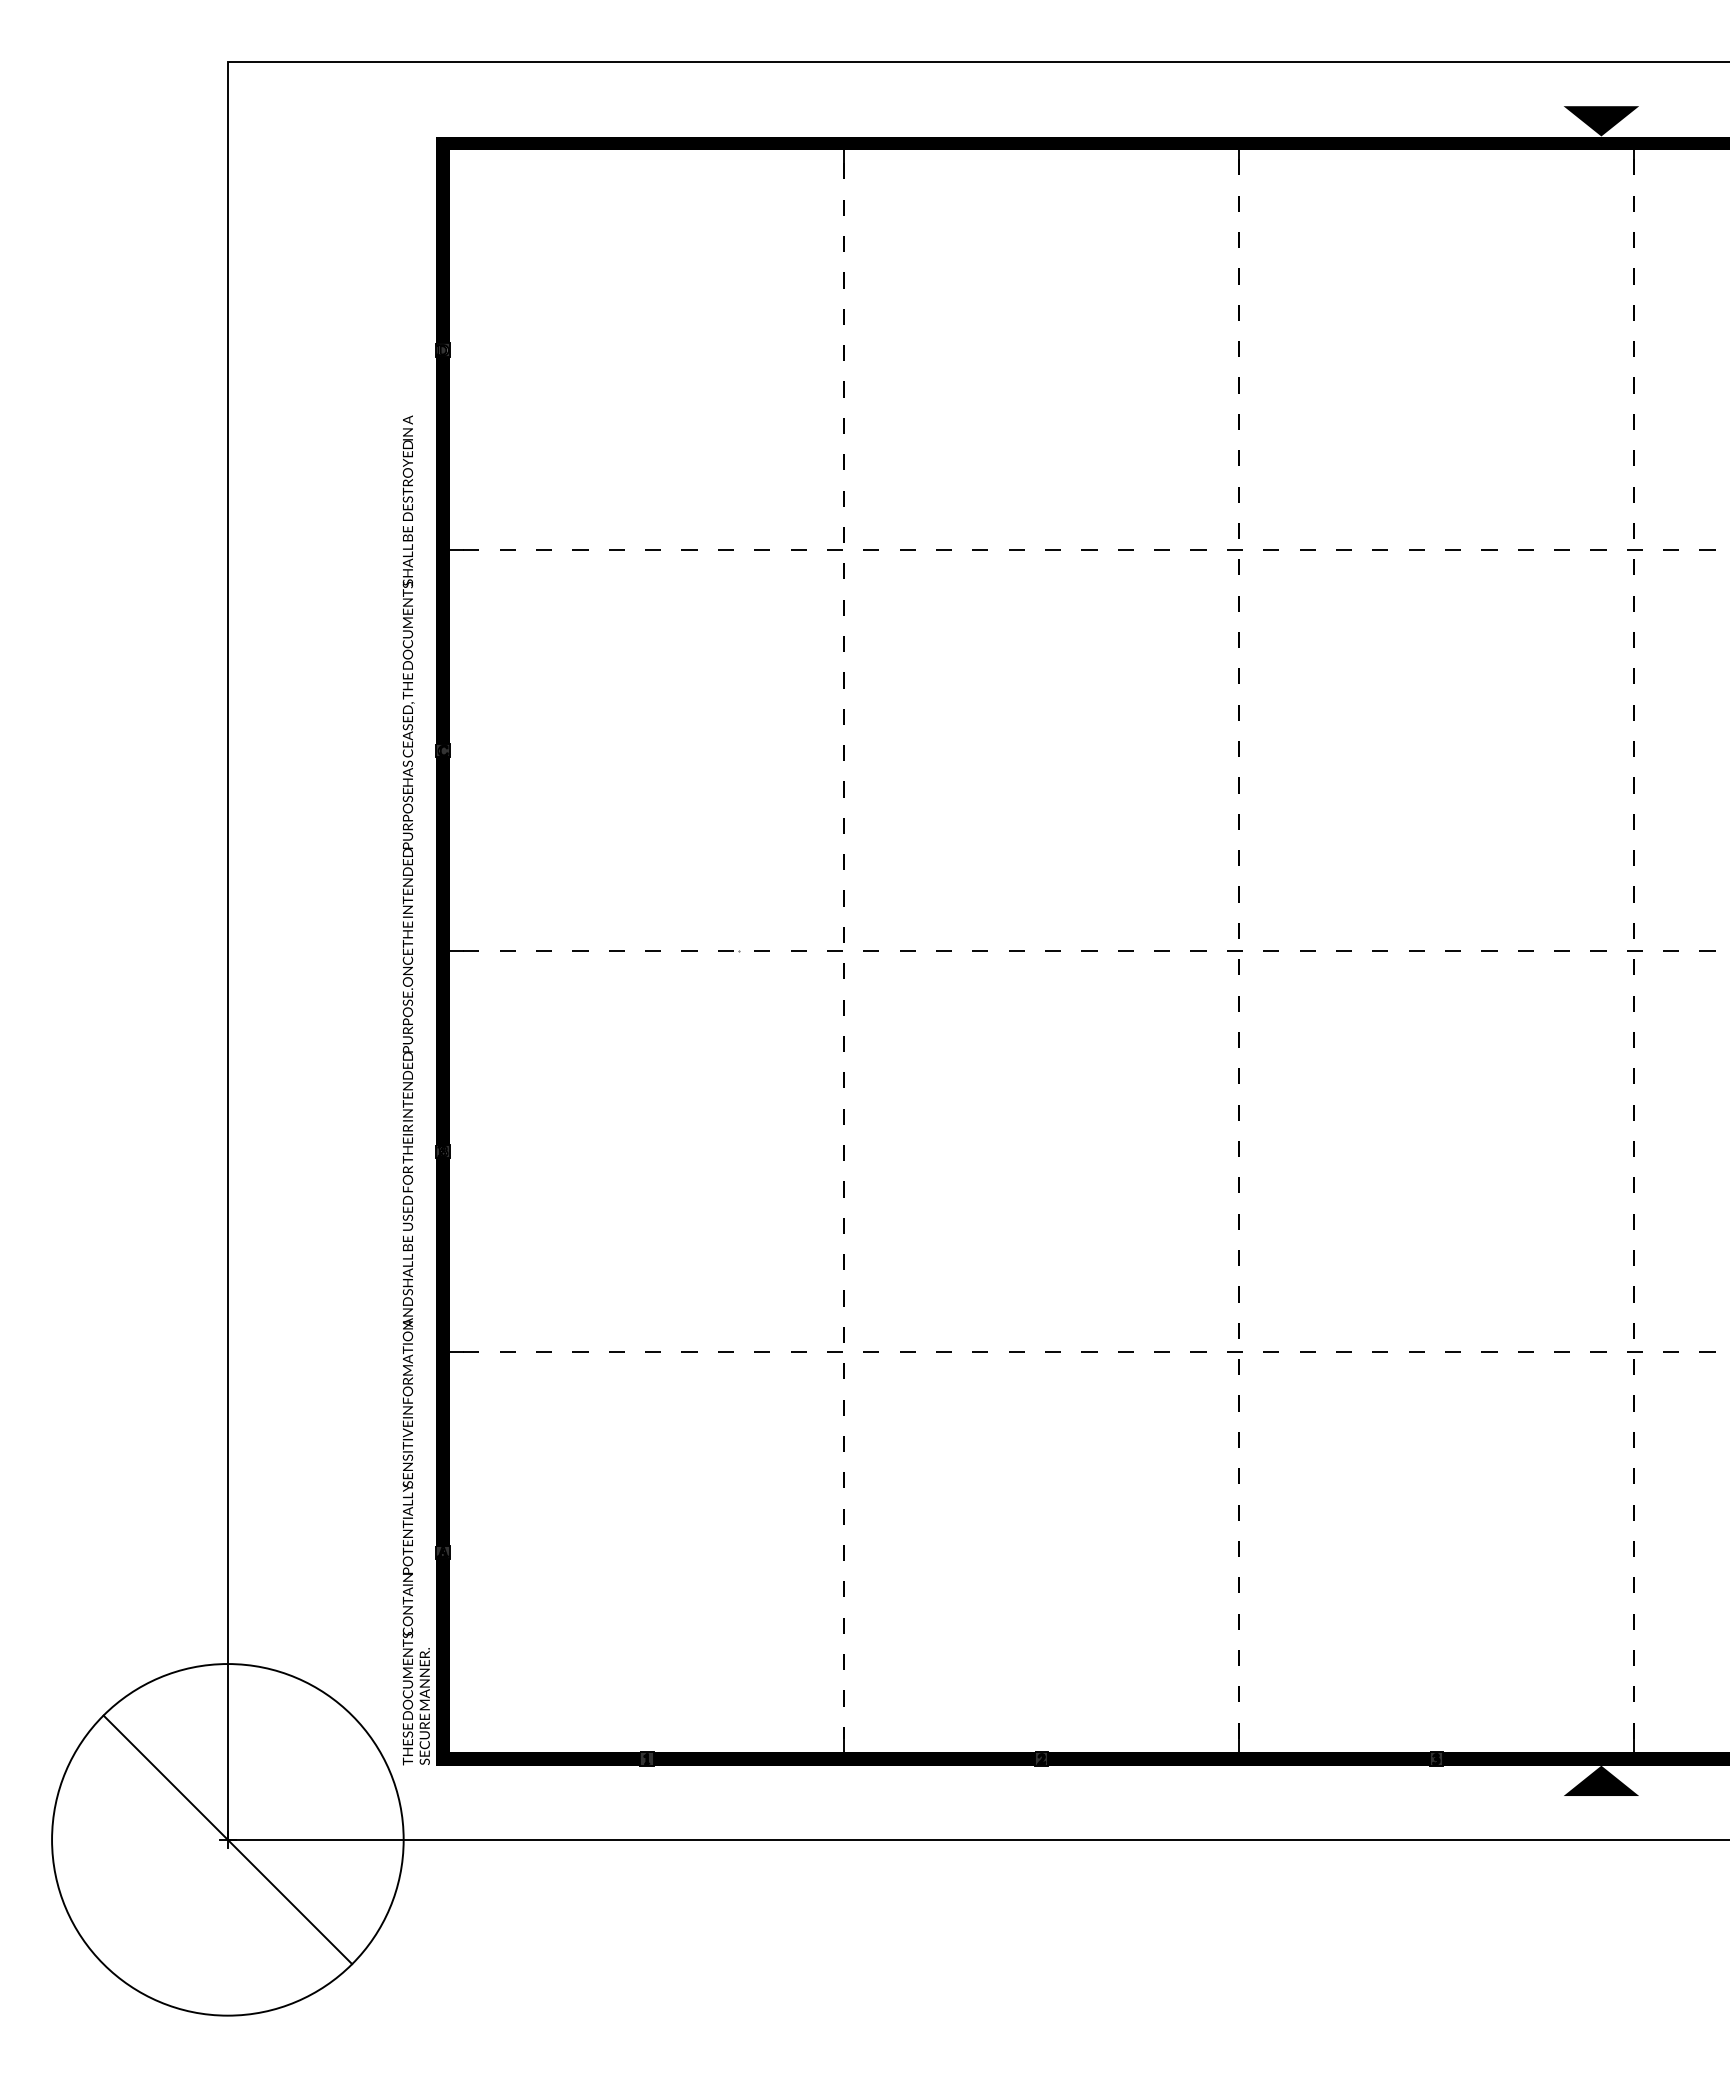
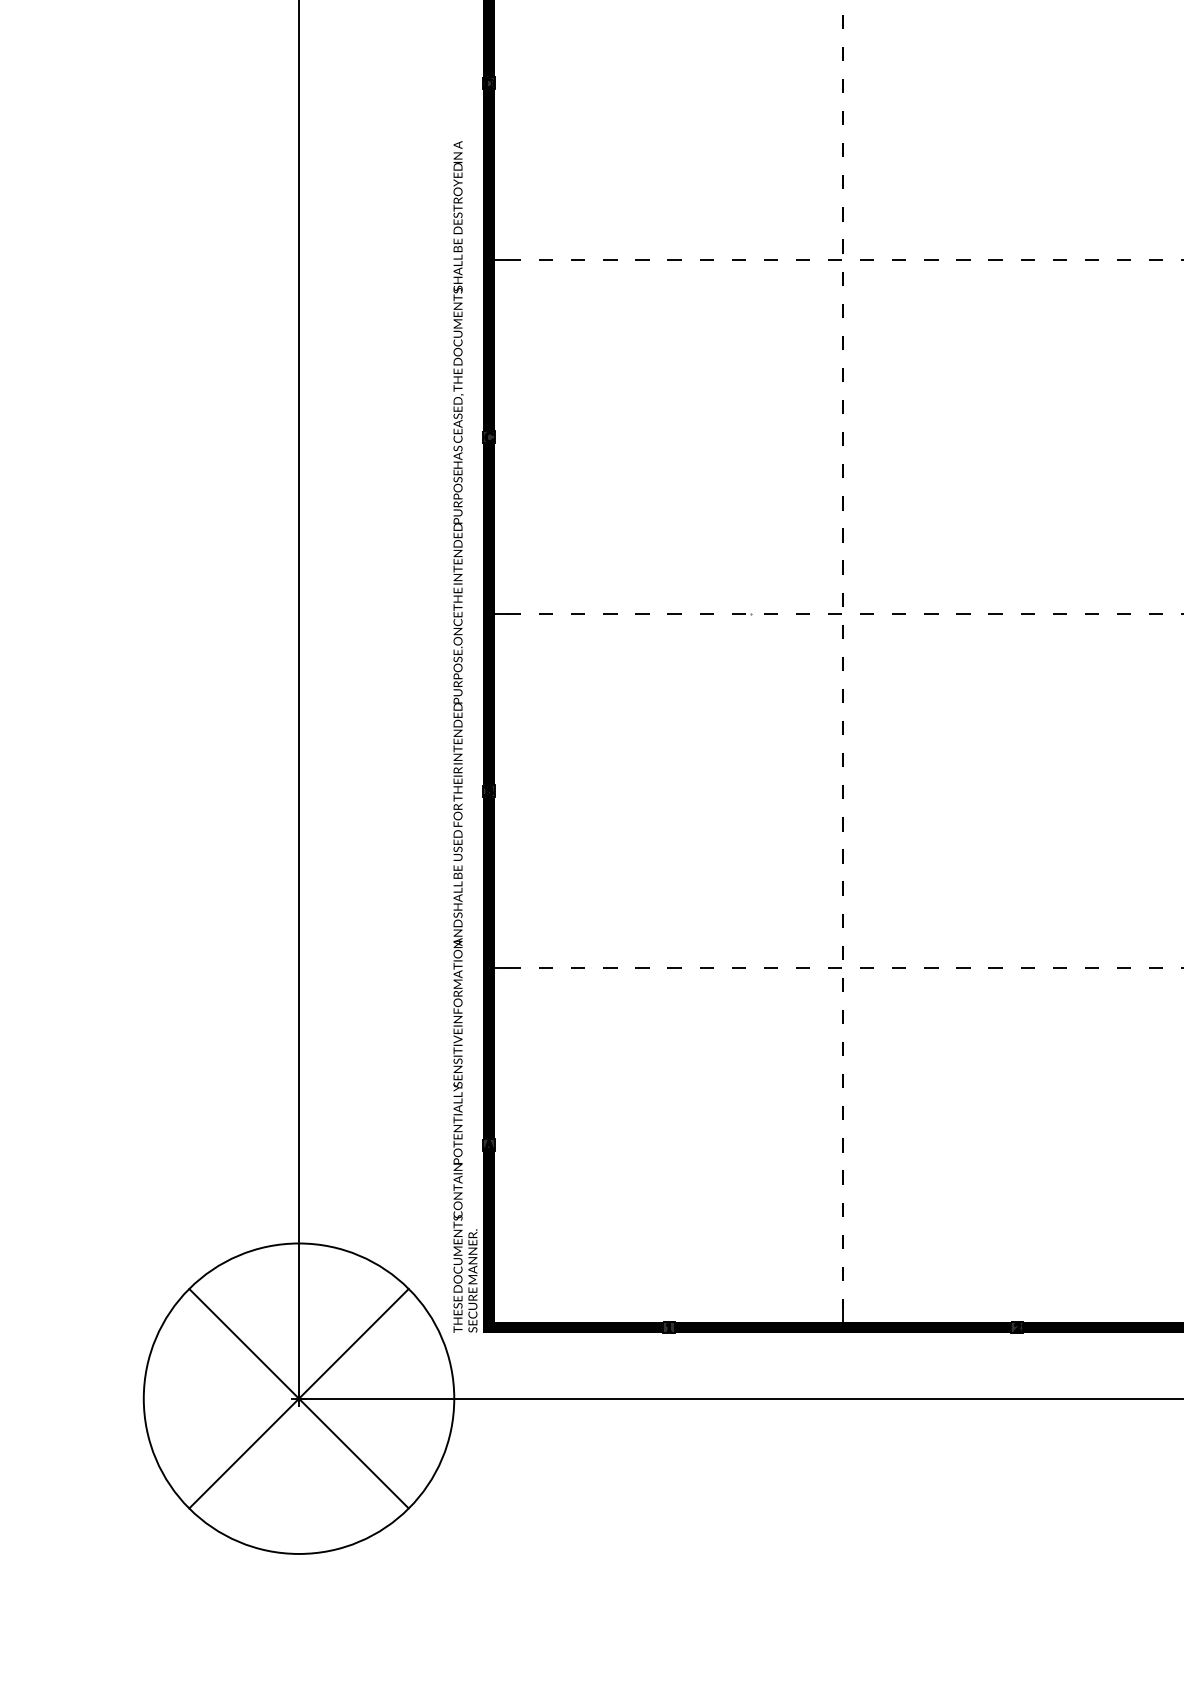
line: (227, 1839) -> (298, 1398), added

